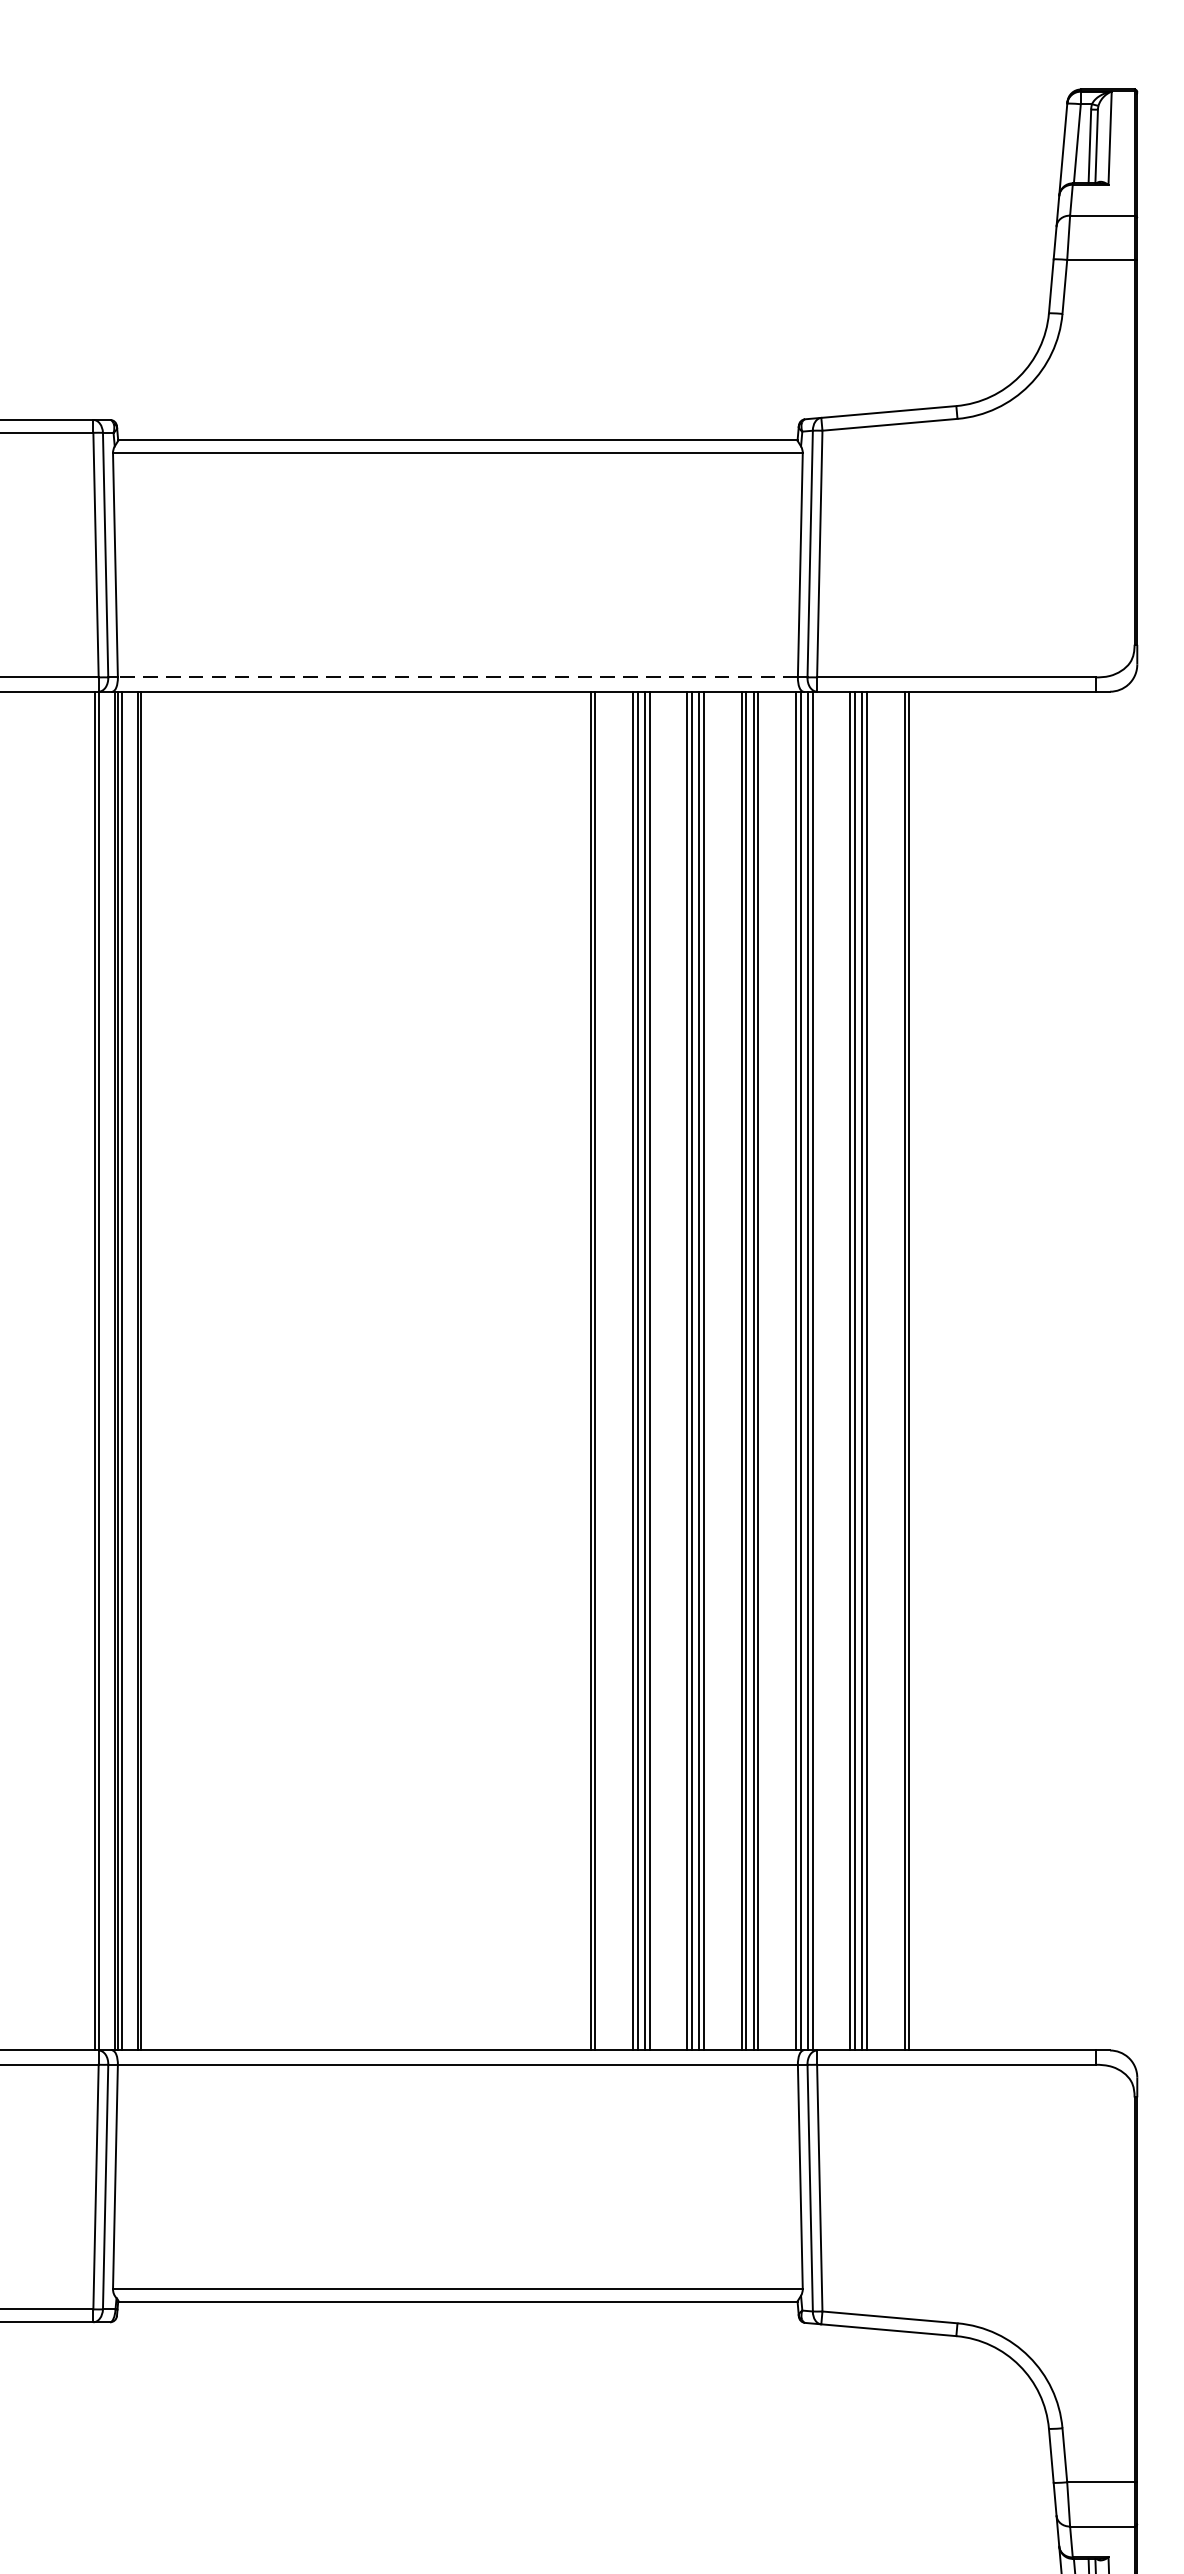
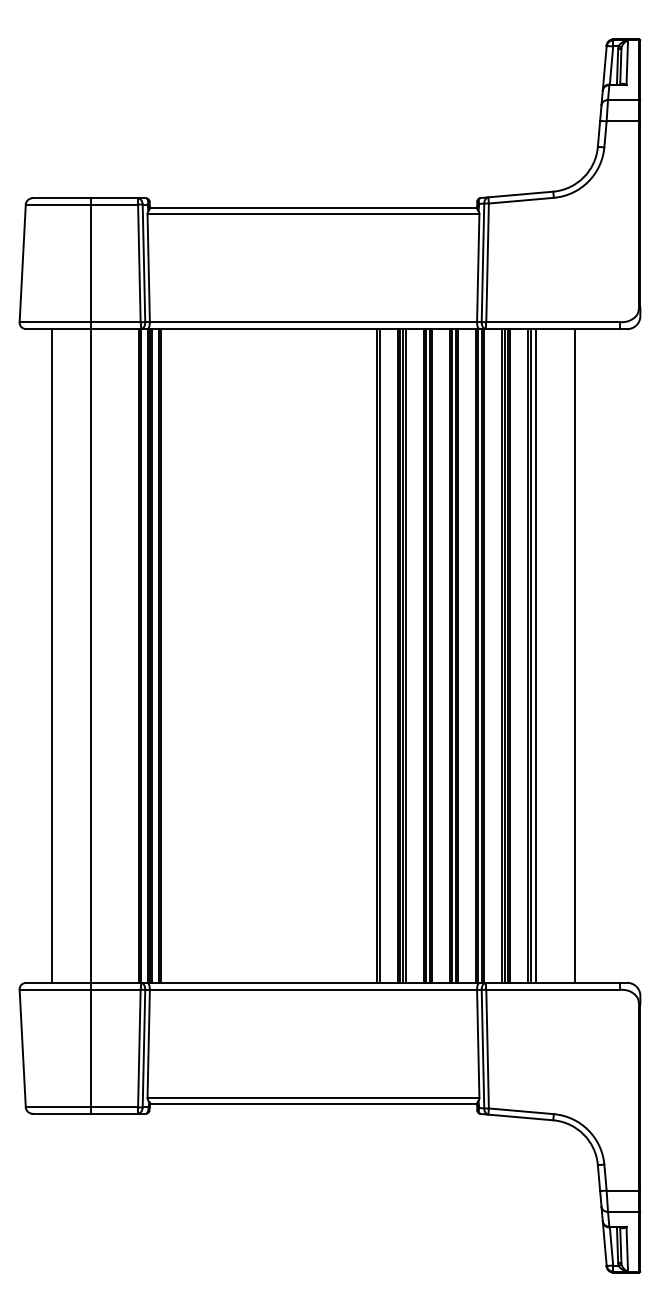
line: (457, 677) -> (313, 322), dashed -> solid
line: (919, 1370) -> (535, 655), added
line: (1000, 1370) -> (574, 655), added

